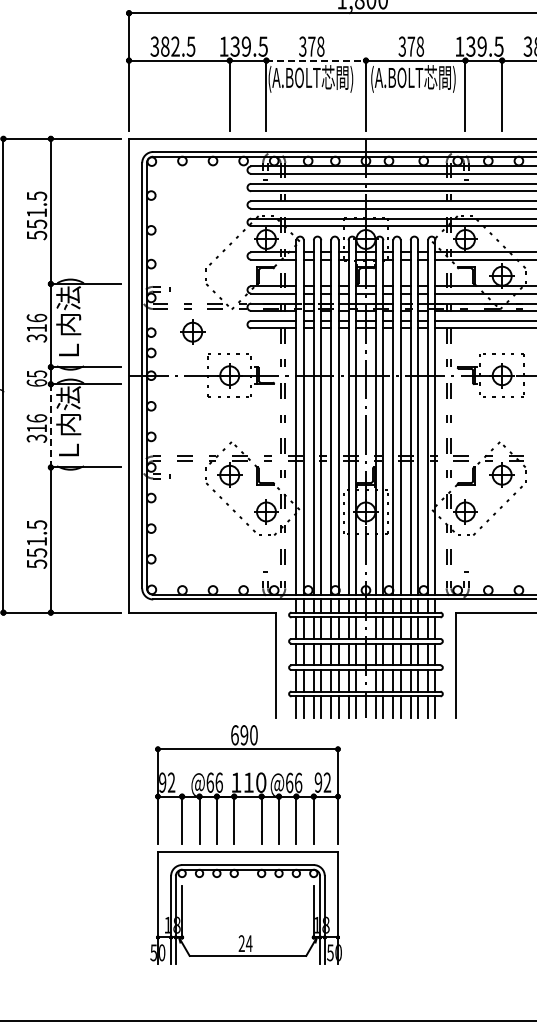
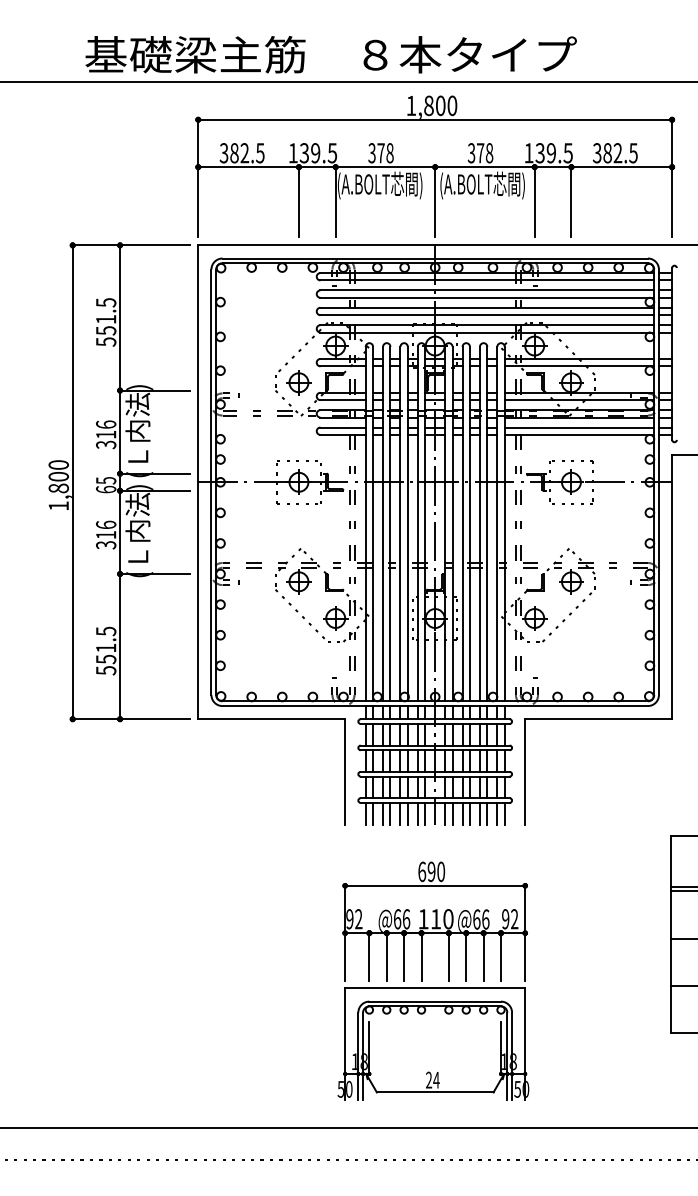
line: (316, 60) -> (385, 167), dashed -> solid
part: (192, 331) -> (298, 382), moved
line: (51, 425) -> (120, 532), dashed -> solid
part: (246, 850) -> (433, 987), moved

